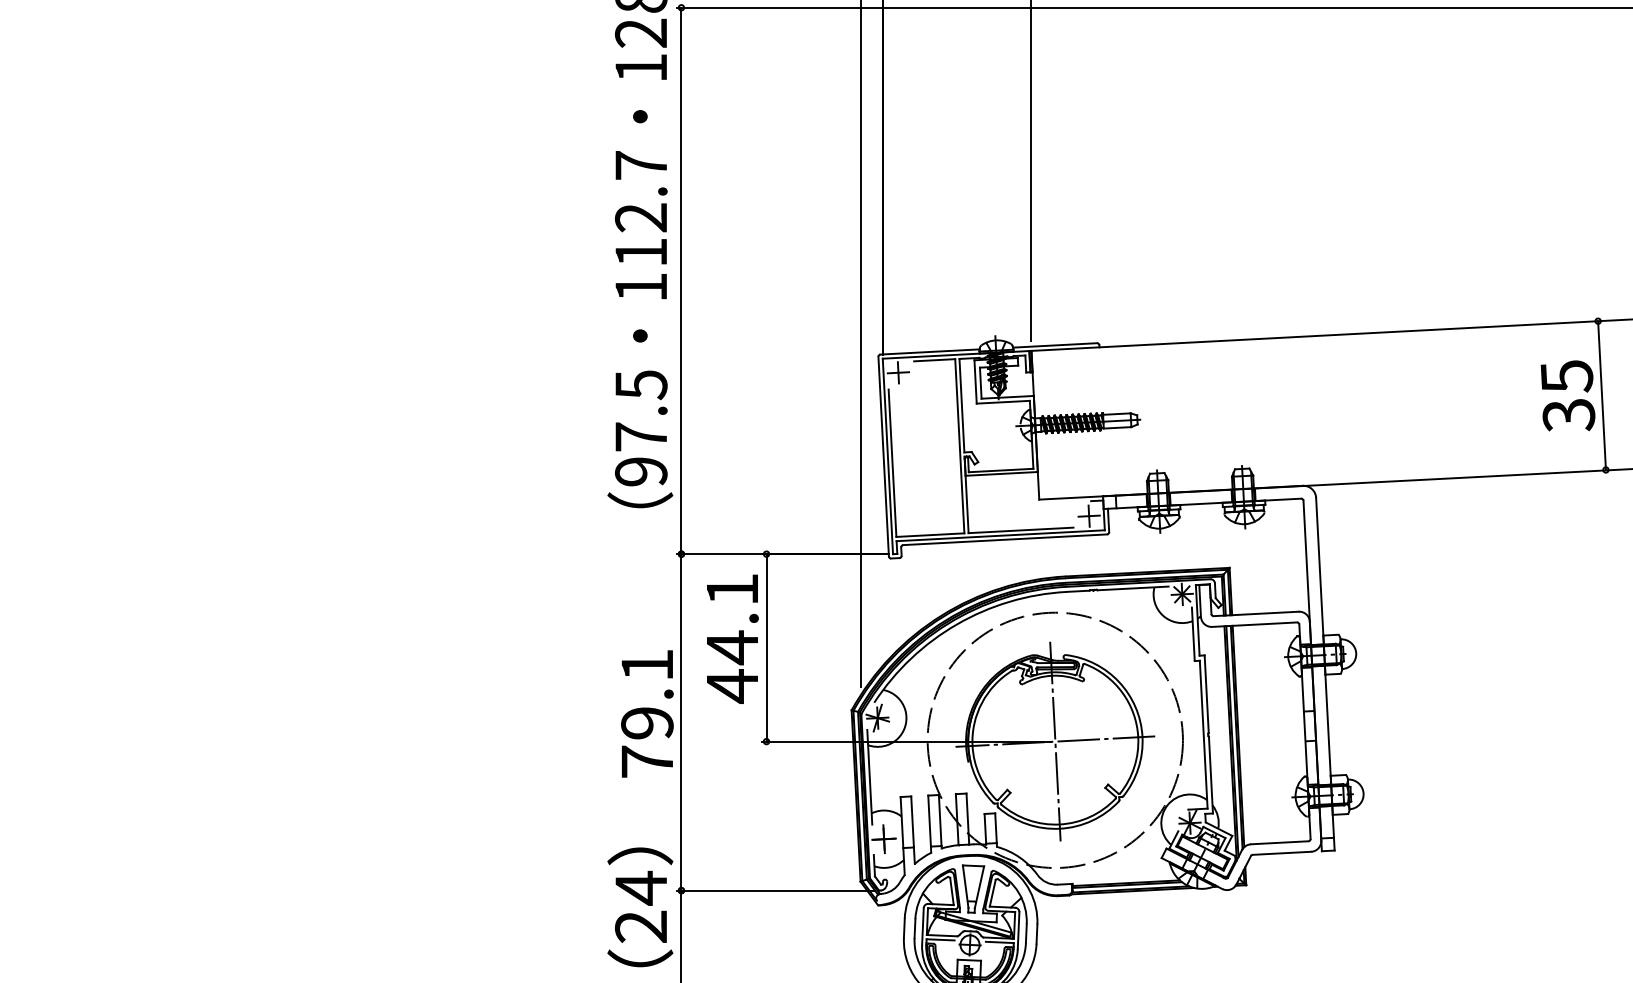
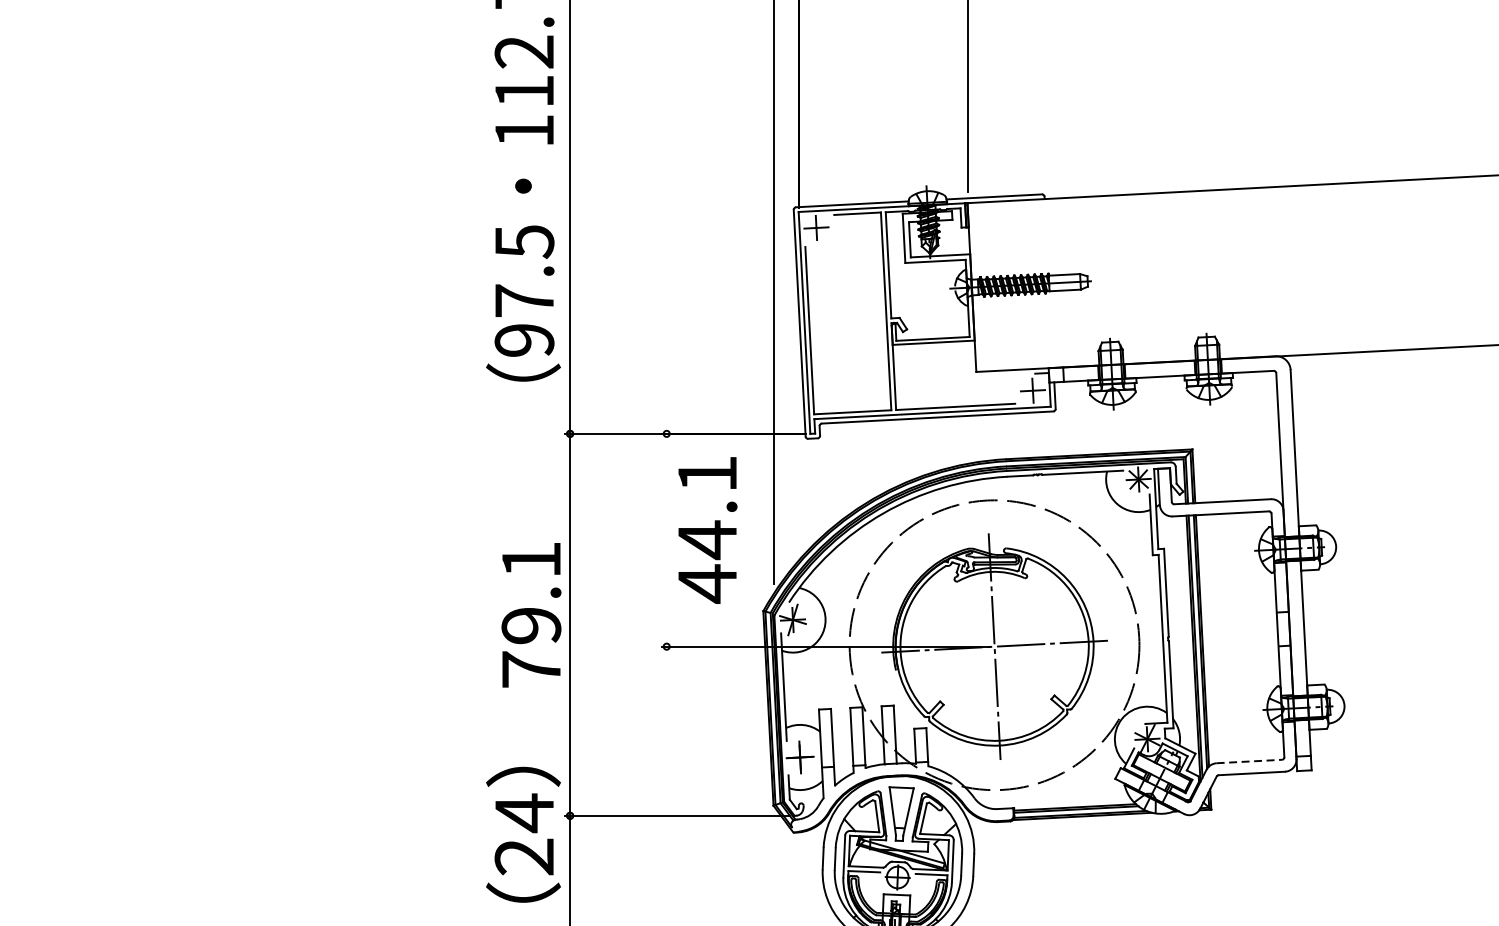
text: (732, 638) -> (707, 529), moved
line: (766, 647) -> (666, 539), removed
line: (1279, 842) -> (1249, 761), solid -> dashed

